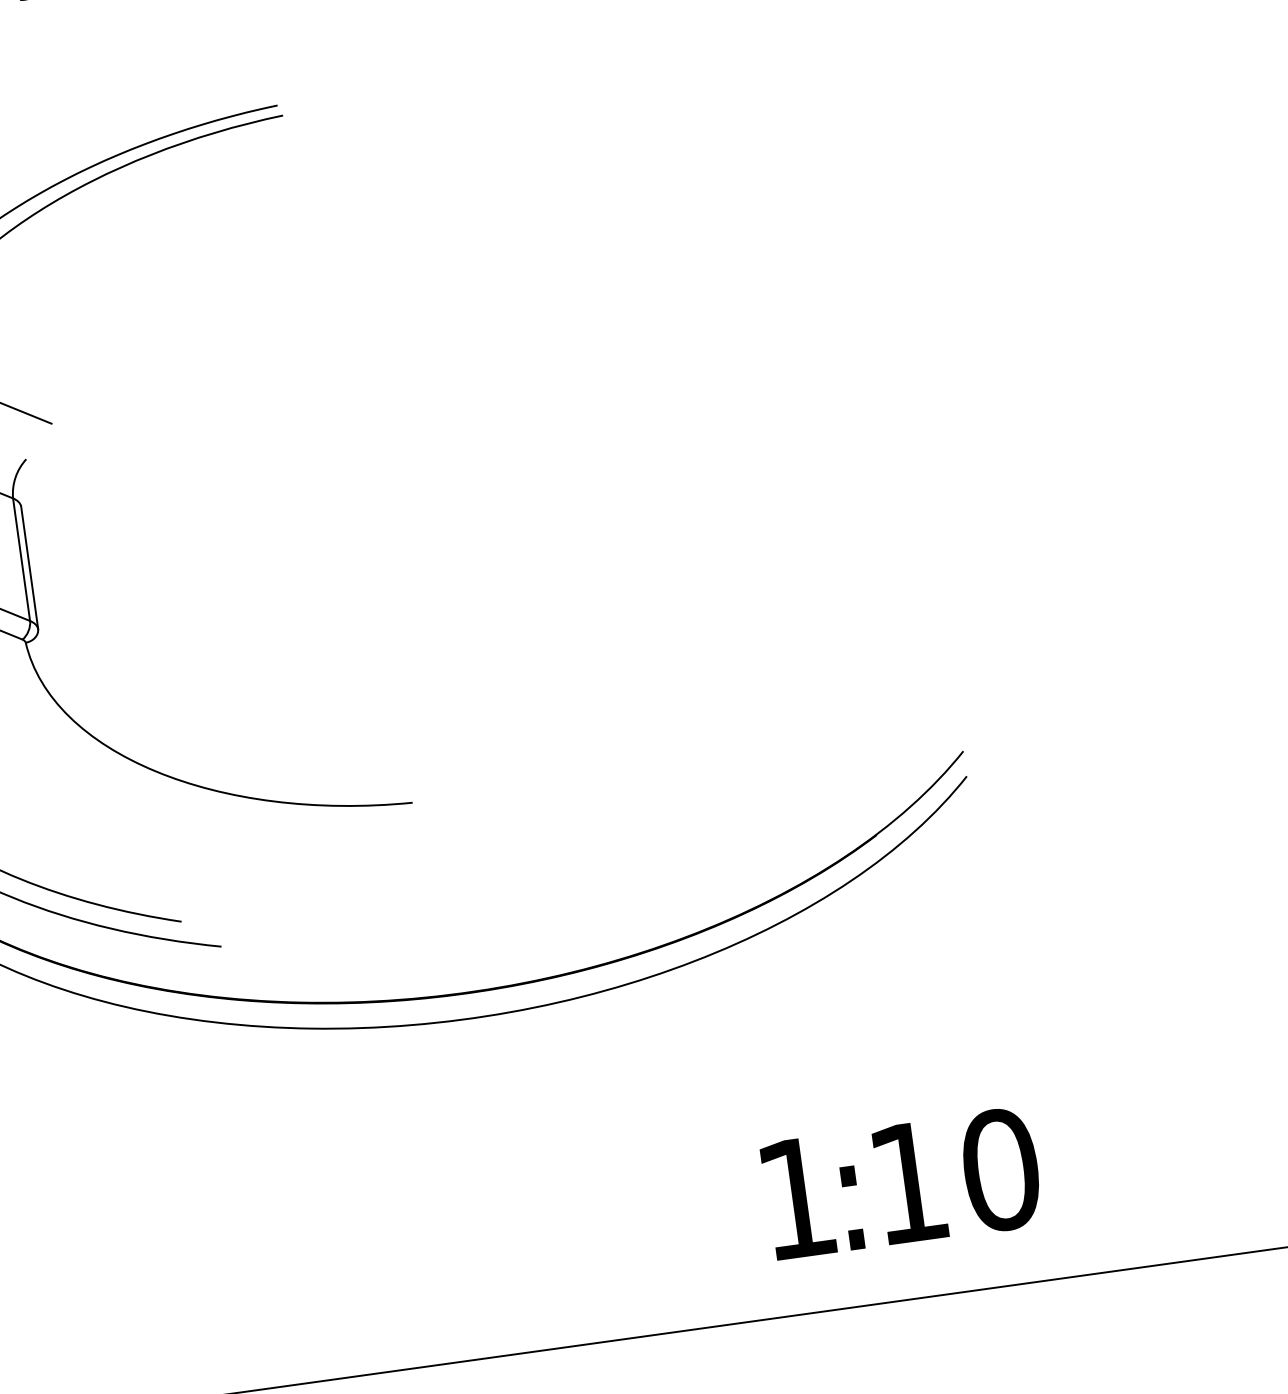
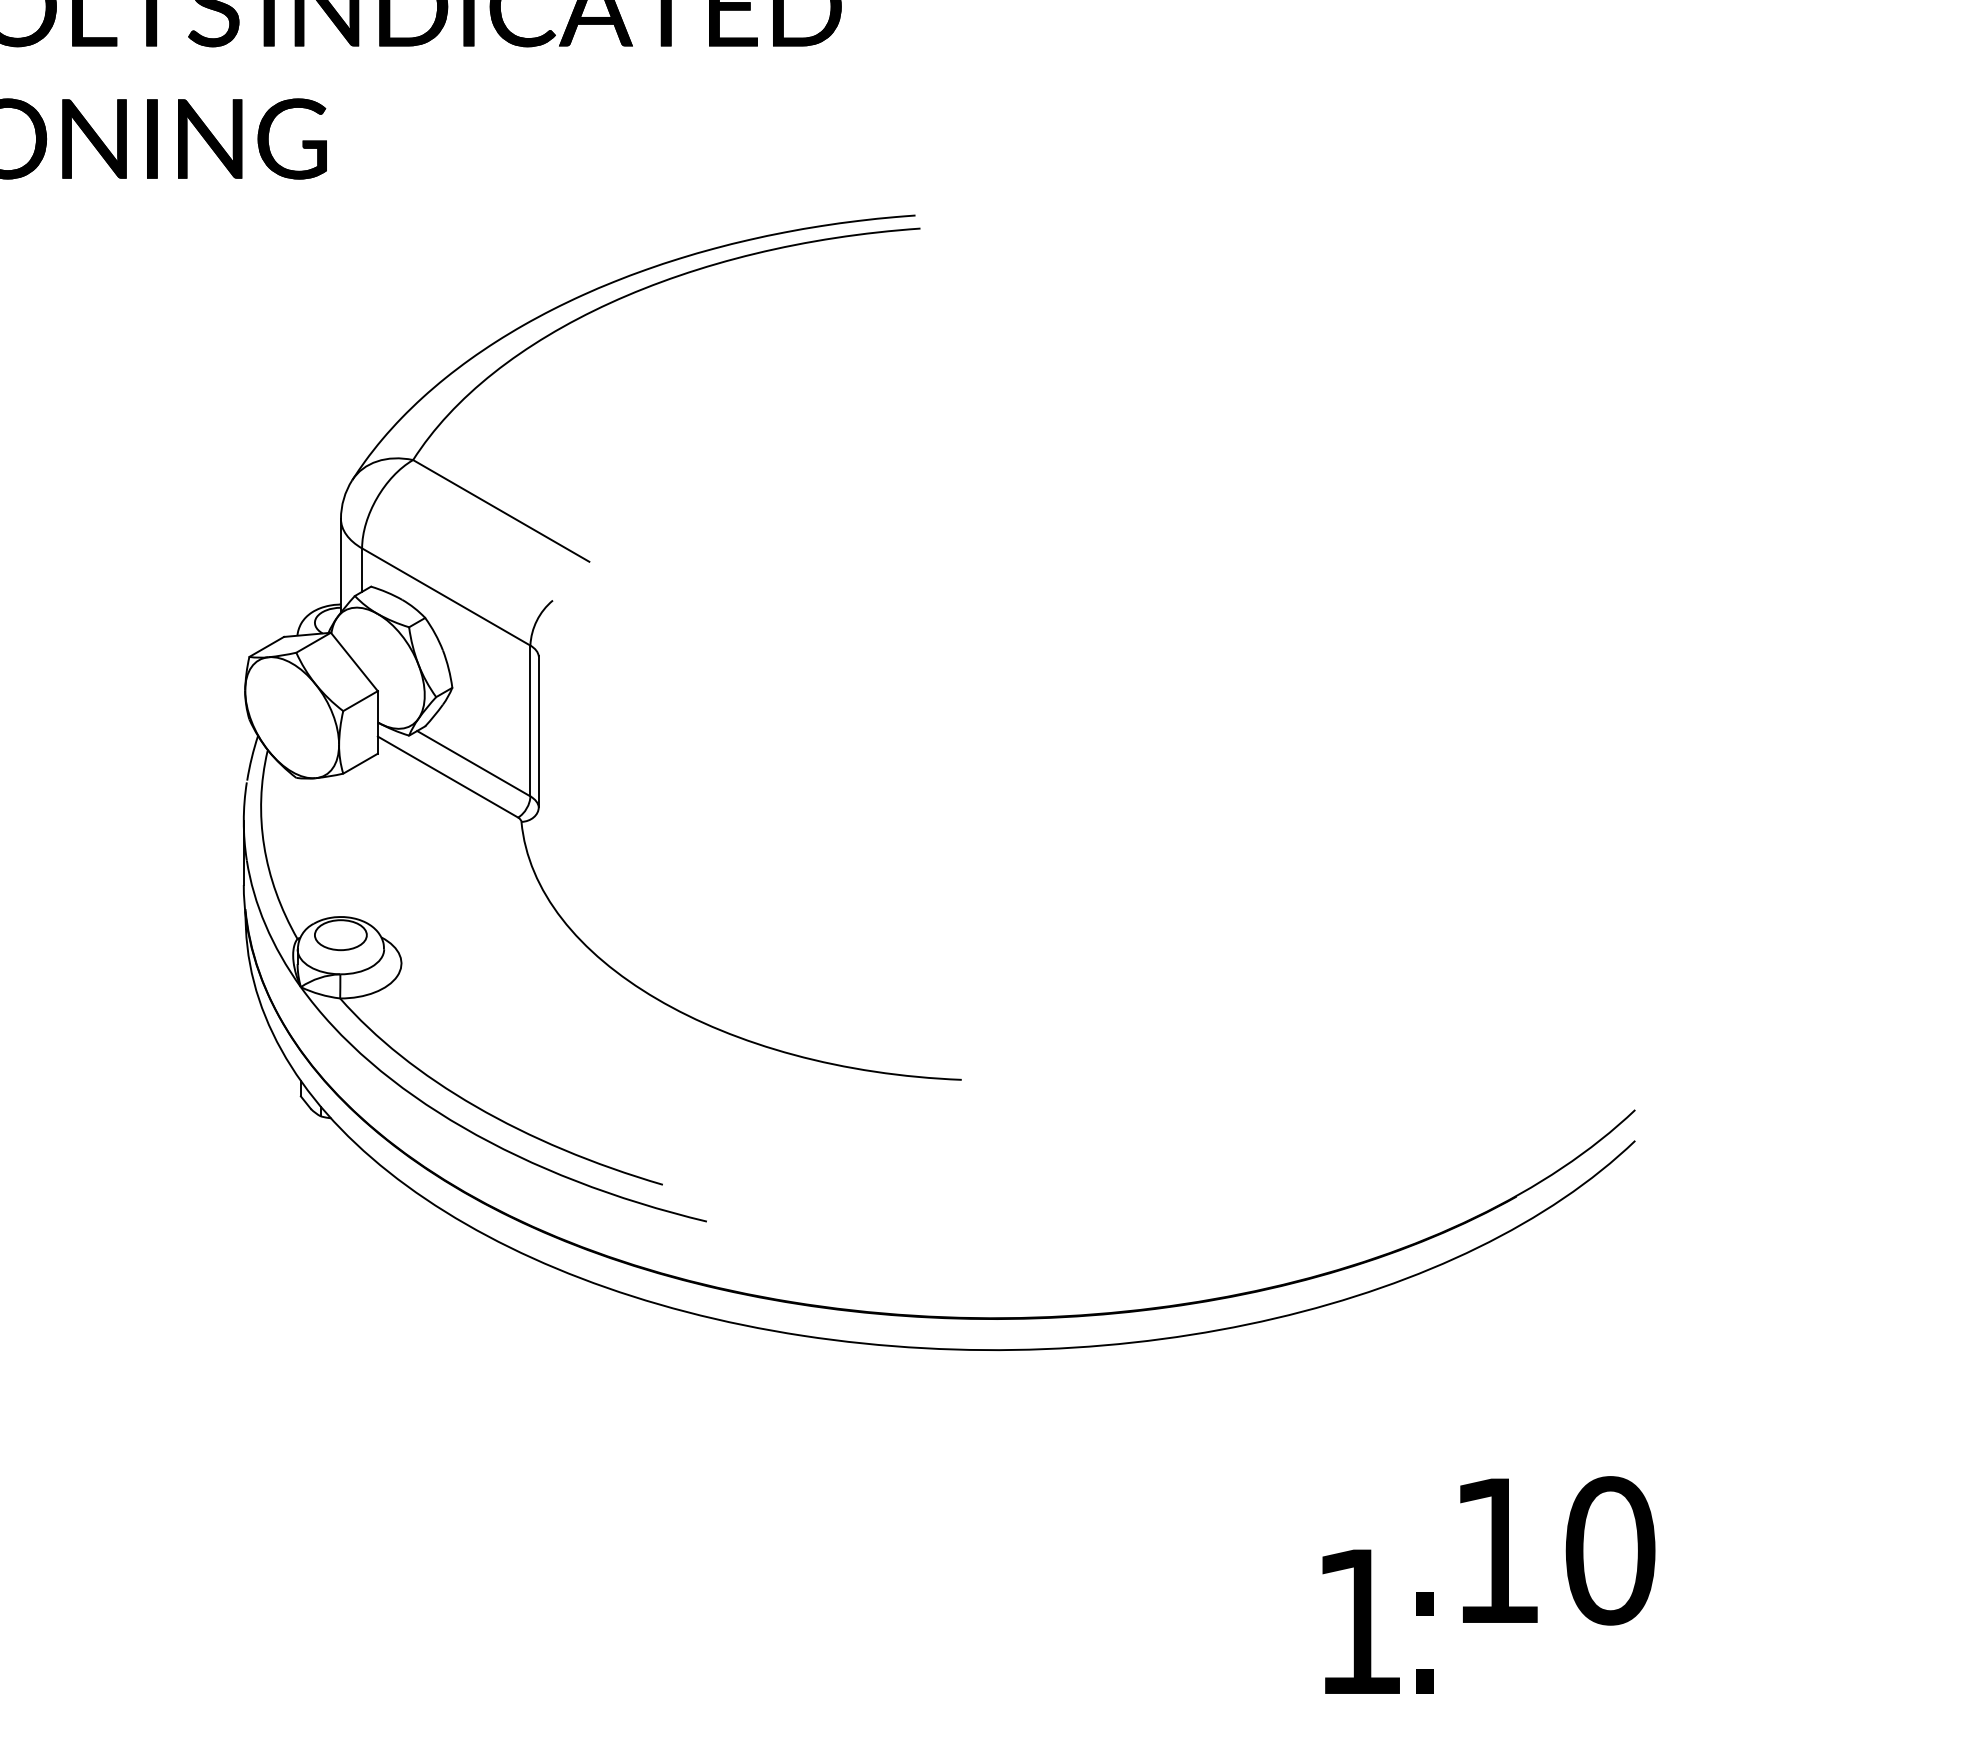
text: (957, 1175) -> (1557, 1550), moved

